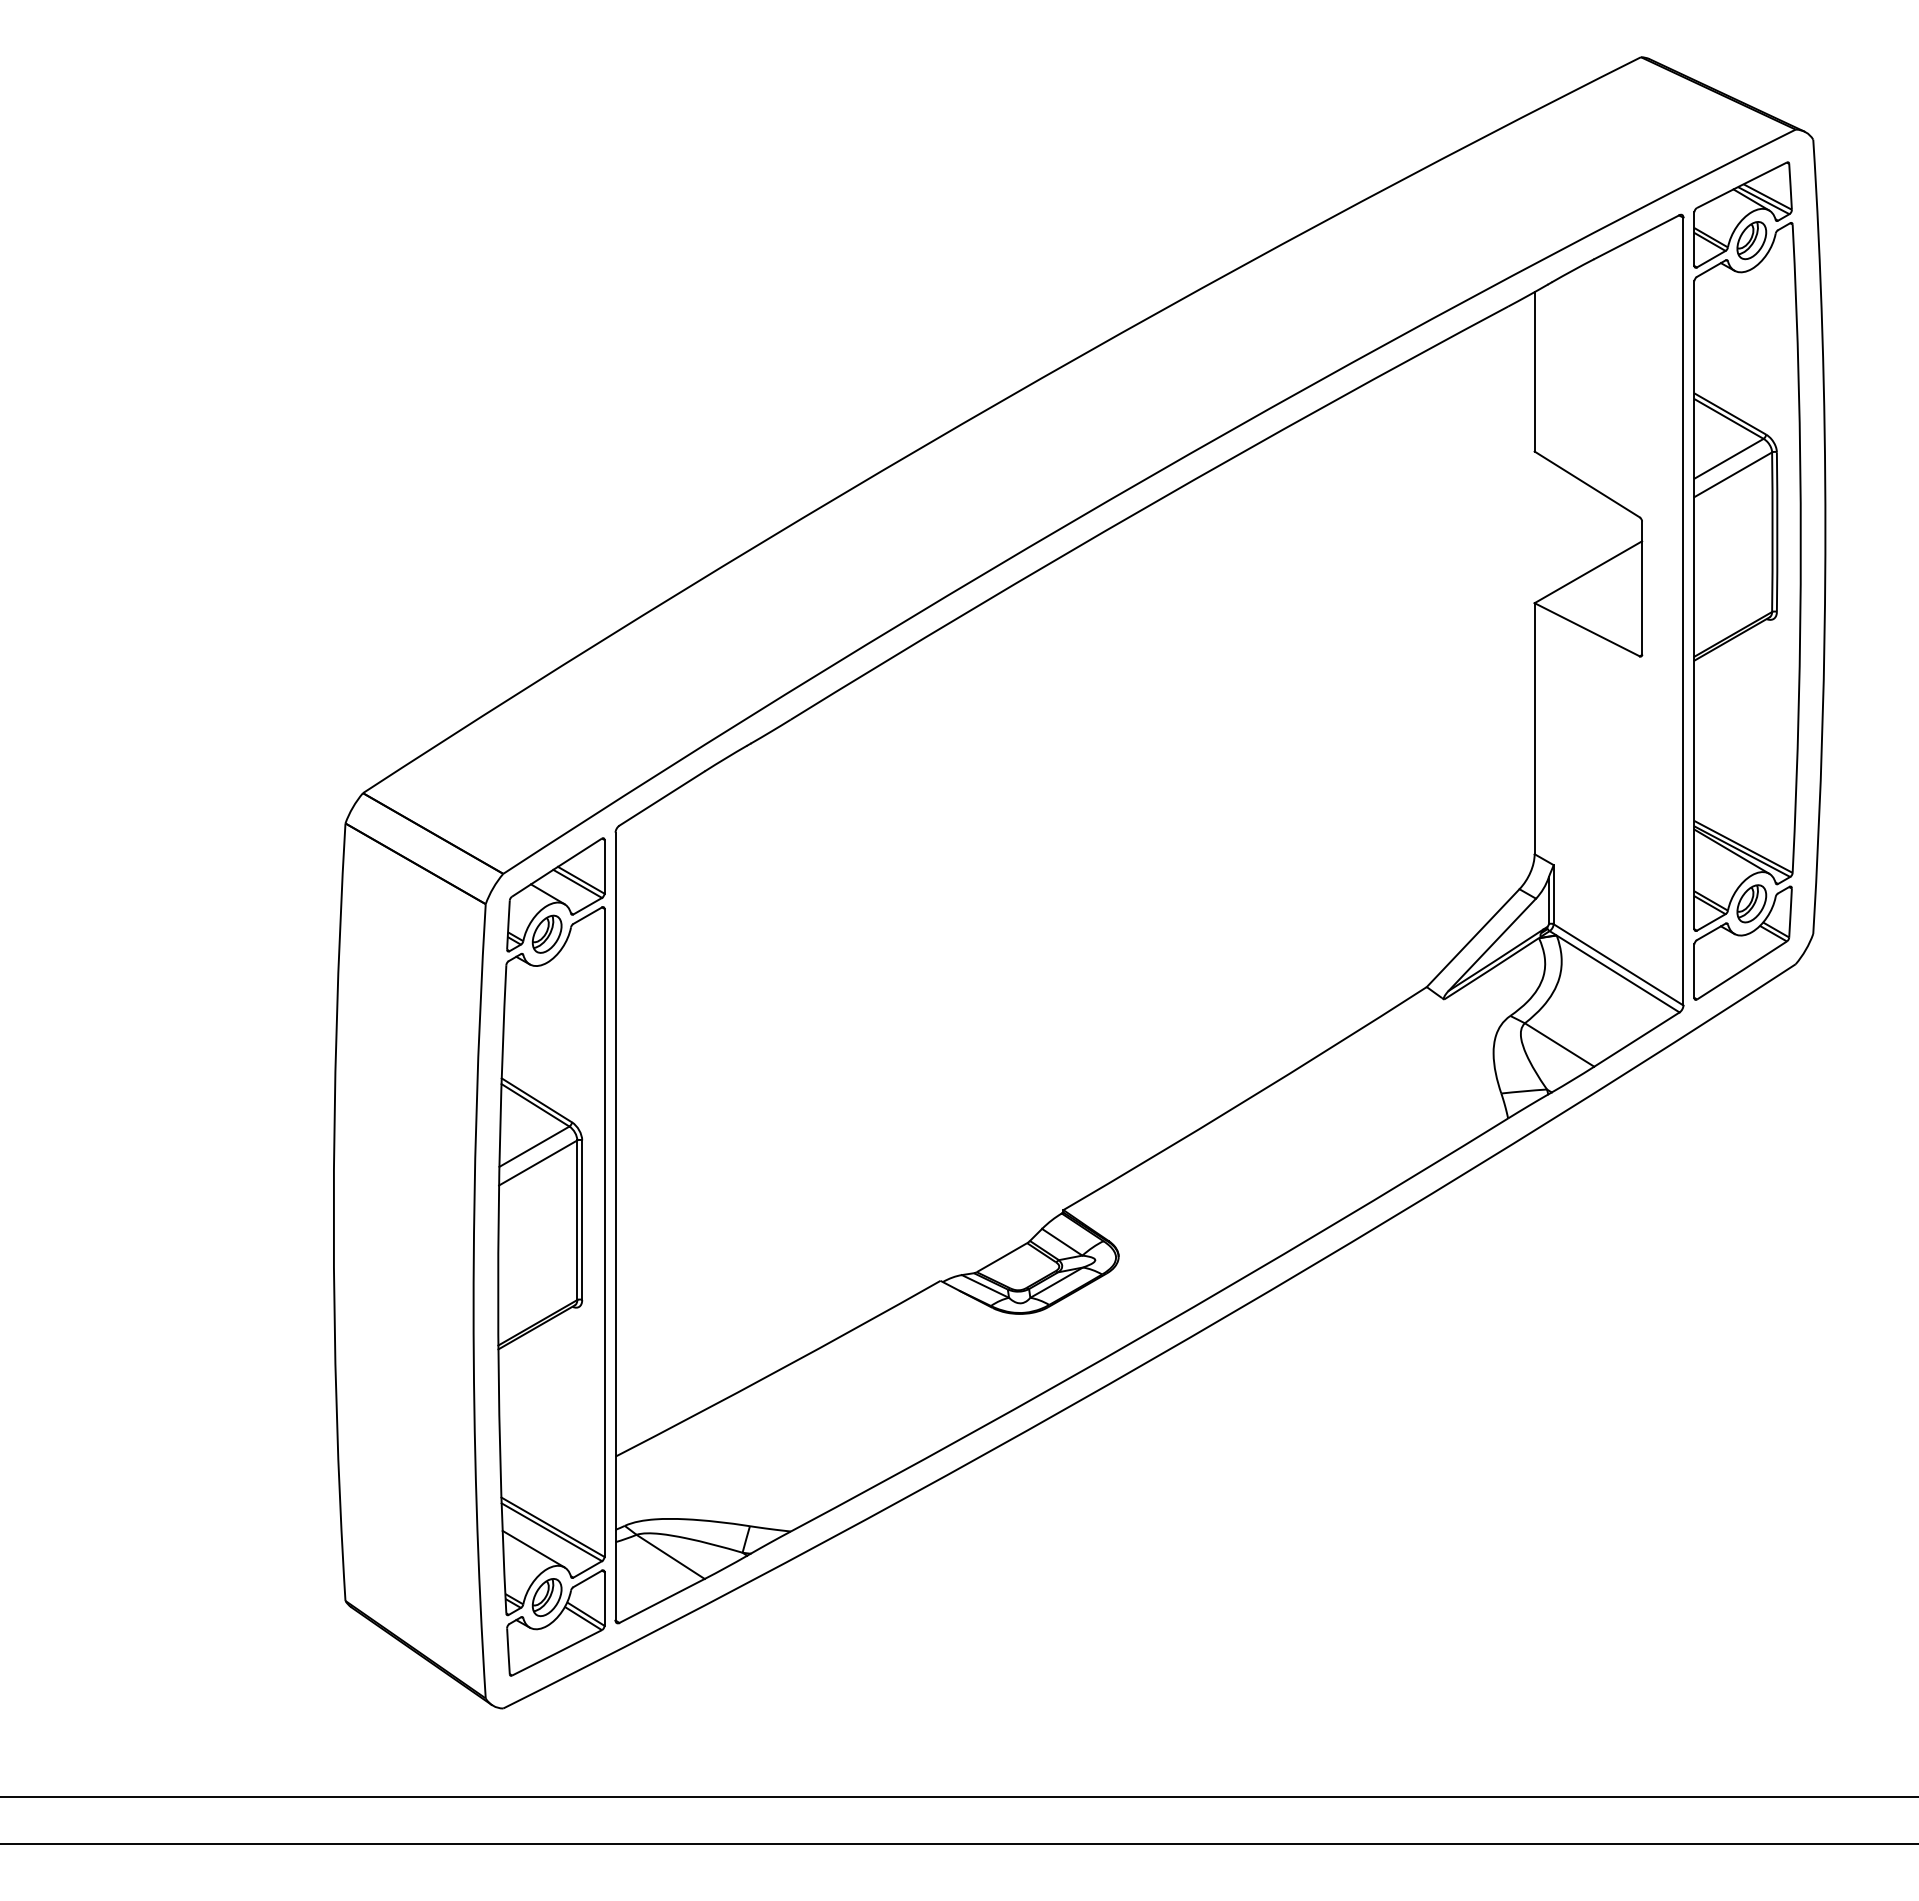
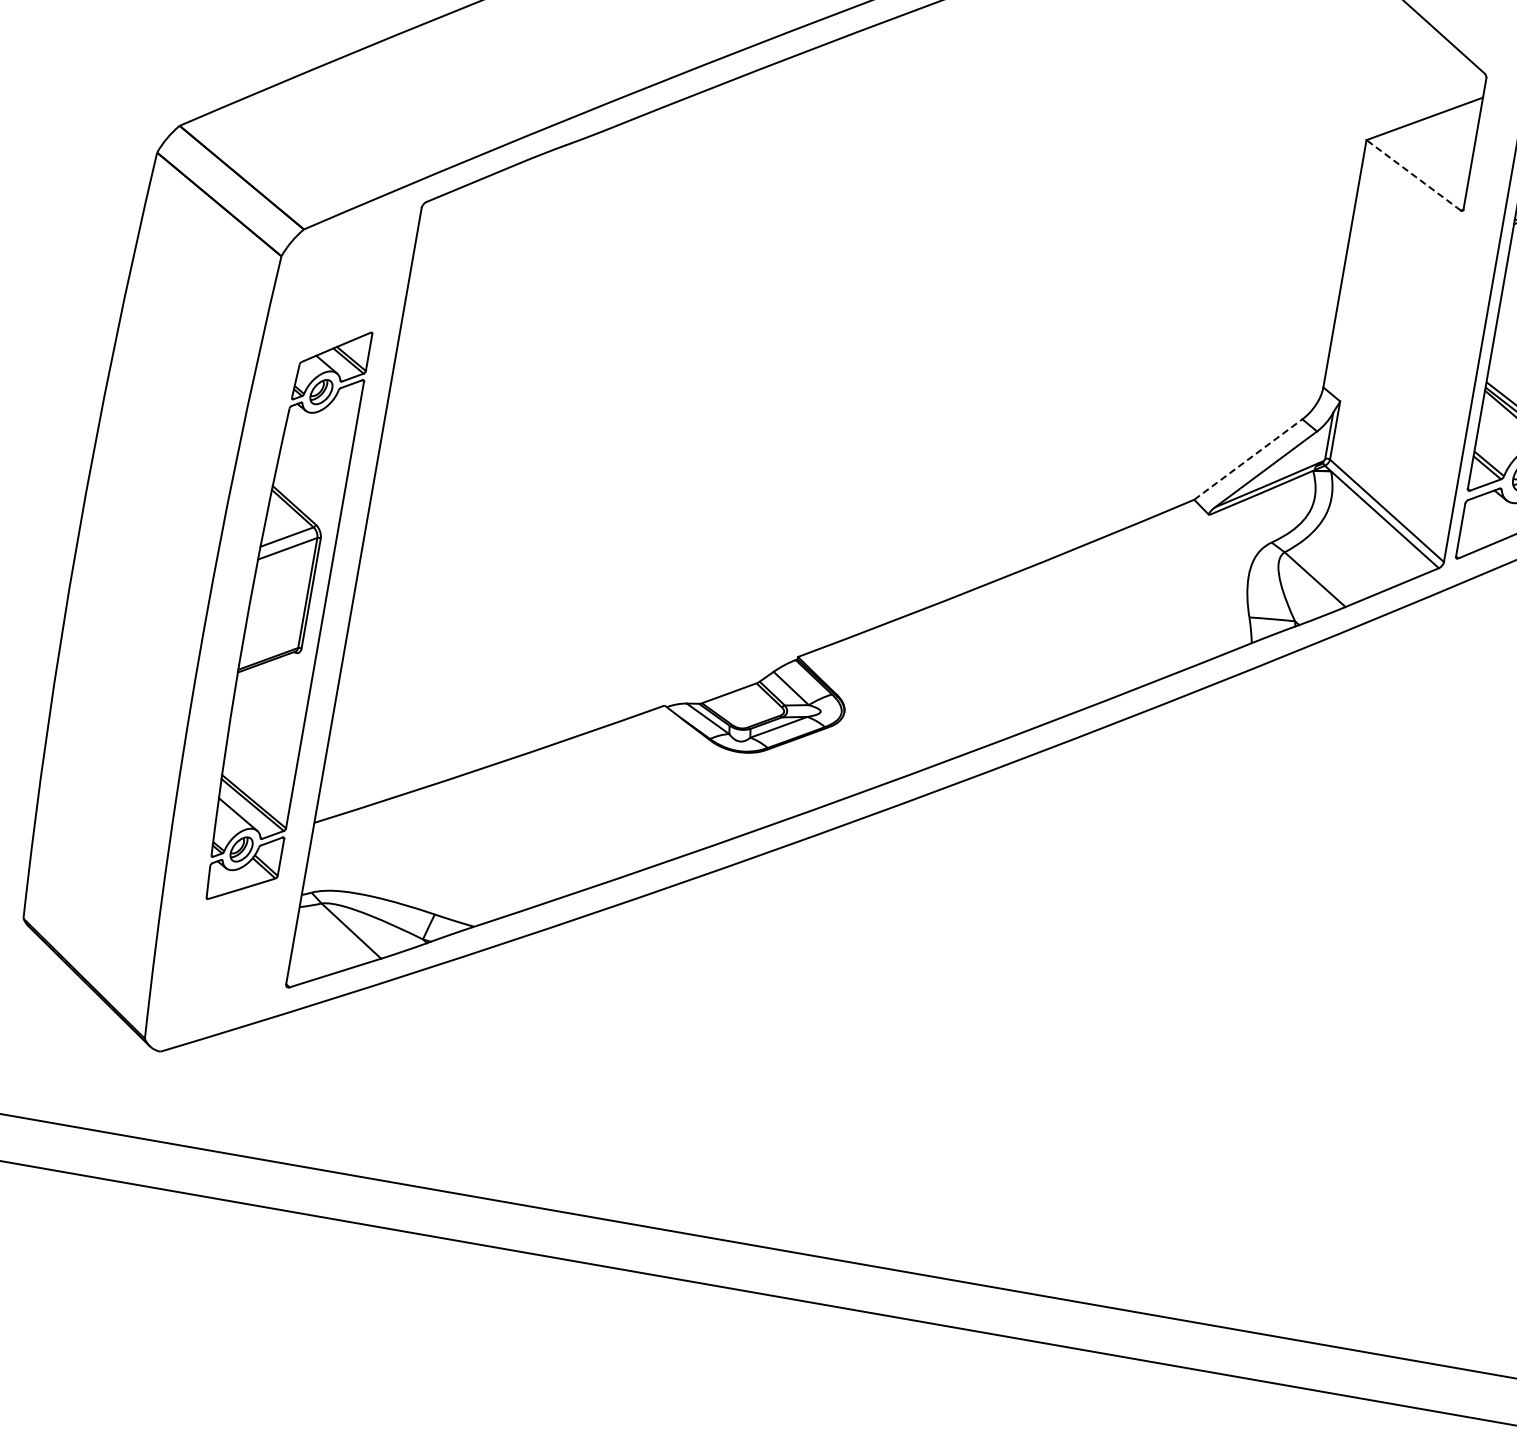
line: (1587, 629) -> (1414, 175), solid -> dashed
line: (1473, 937) -> (1248, 458), solid -> dashed
part: (551, 1256) -> (285, 614), size x0.7

